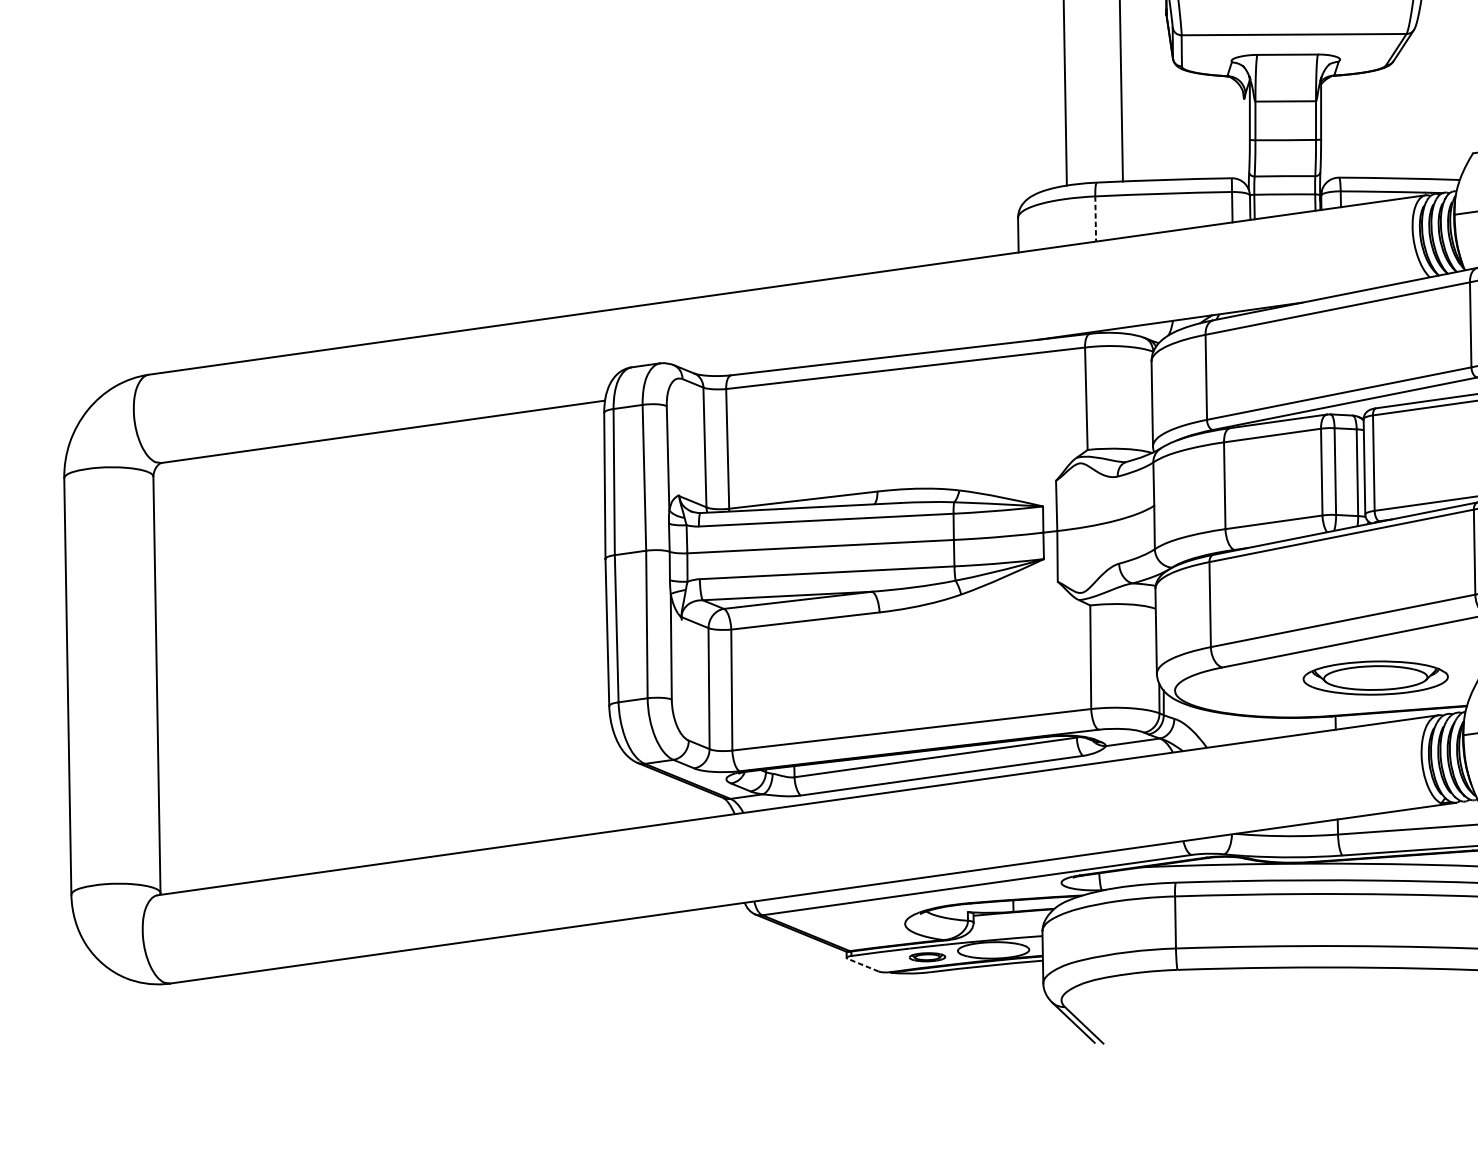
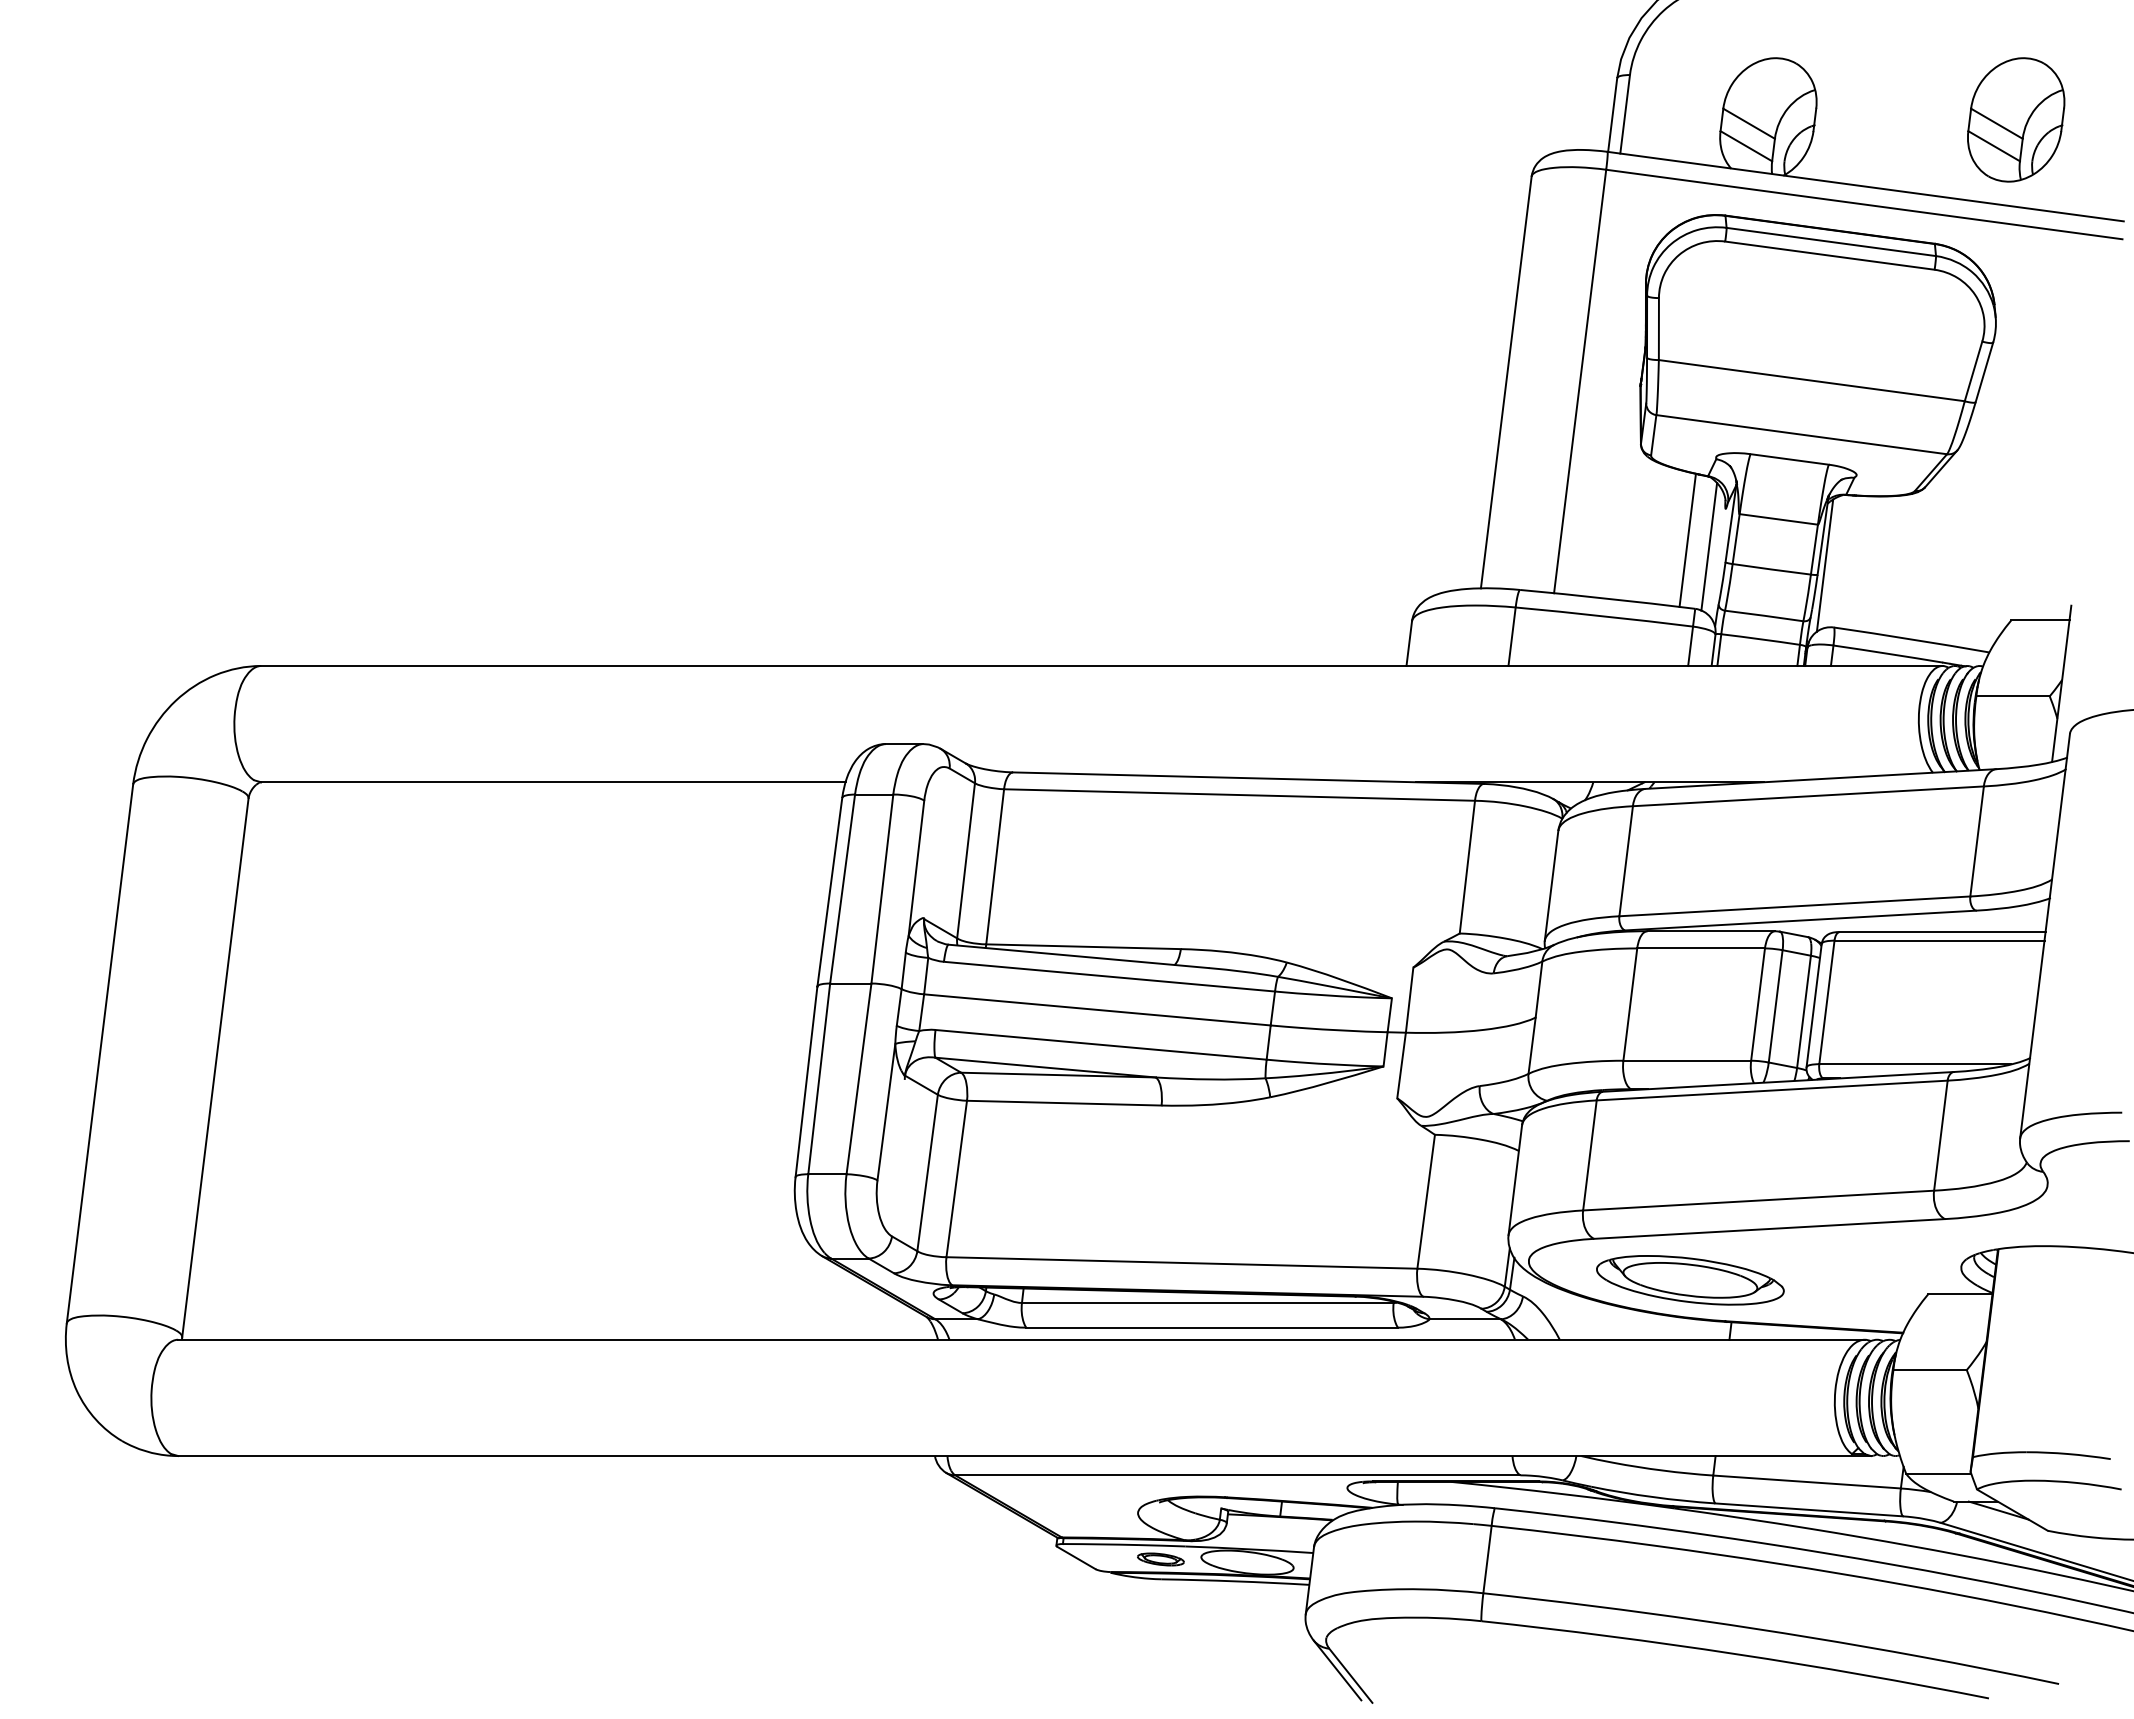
line: (1218, 126) -> (1687, 539), added
line: (1235, 129) -> (1709, 546), added
line: (1325, 131) -> (1824, 565), added
line: (1096, 219) -> (1512, 637), dashed -> solid
part: (1375, 678) -> (1690, 1280), moved
line: (863, 965) -> (1076, 1558), dashed -> solid

